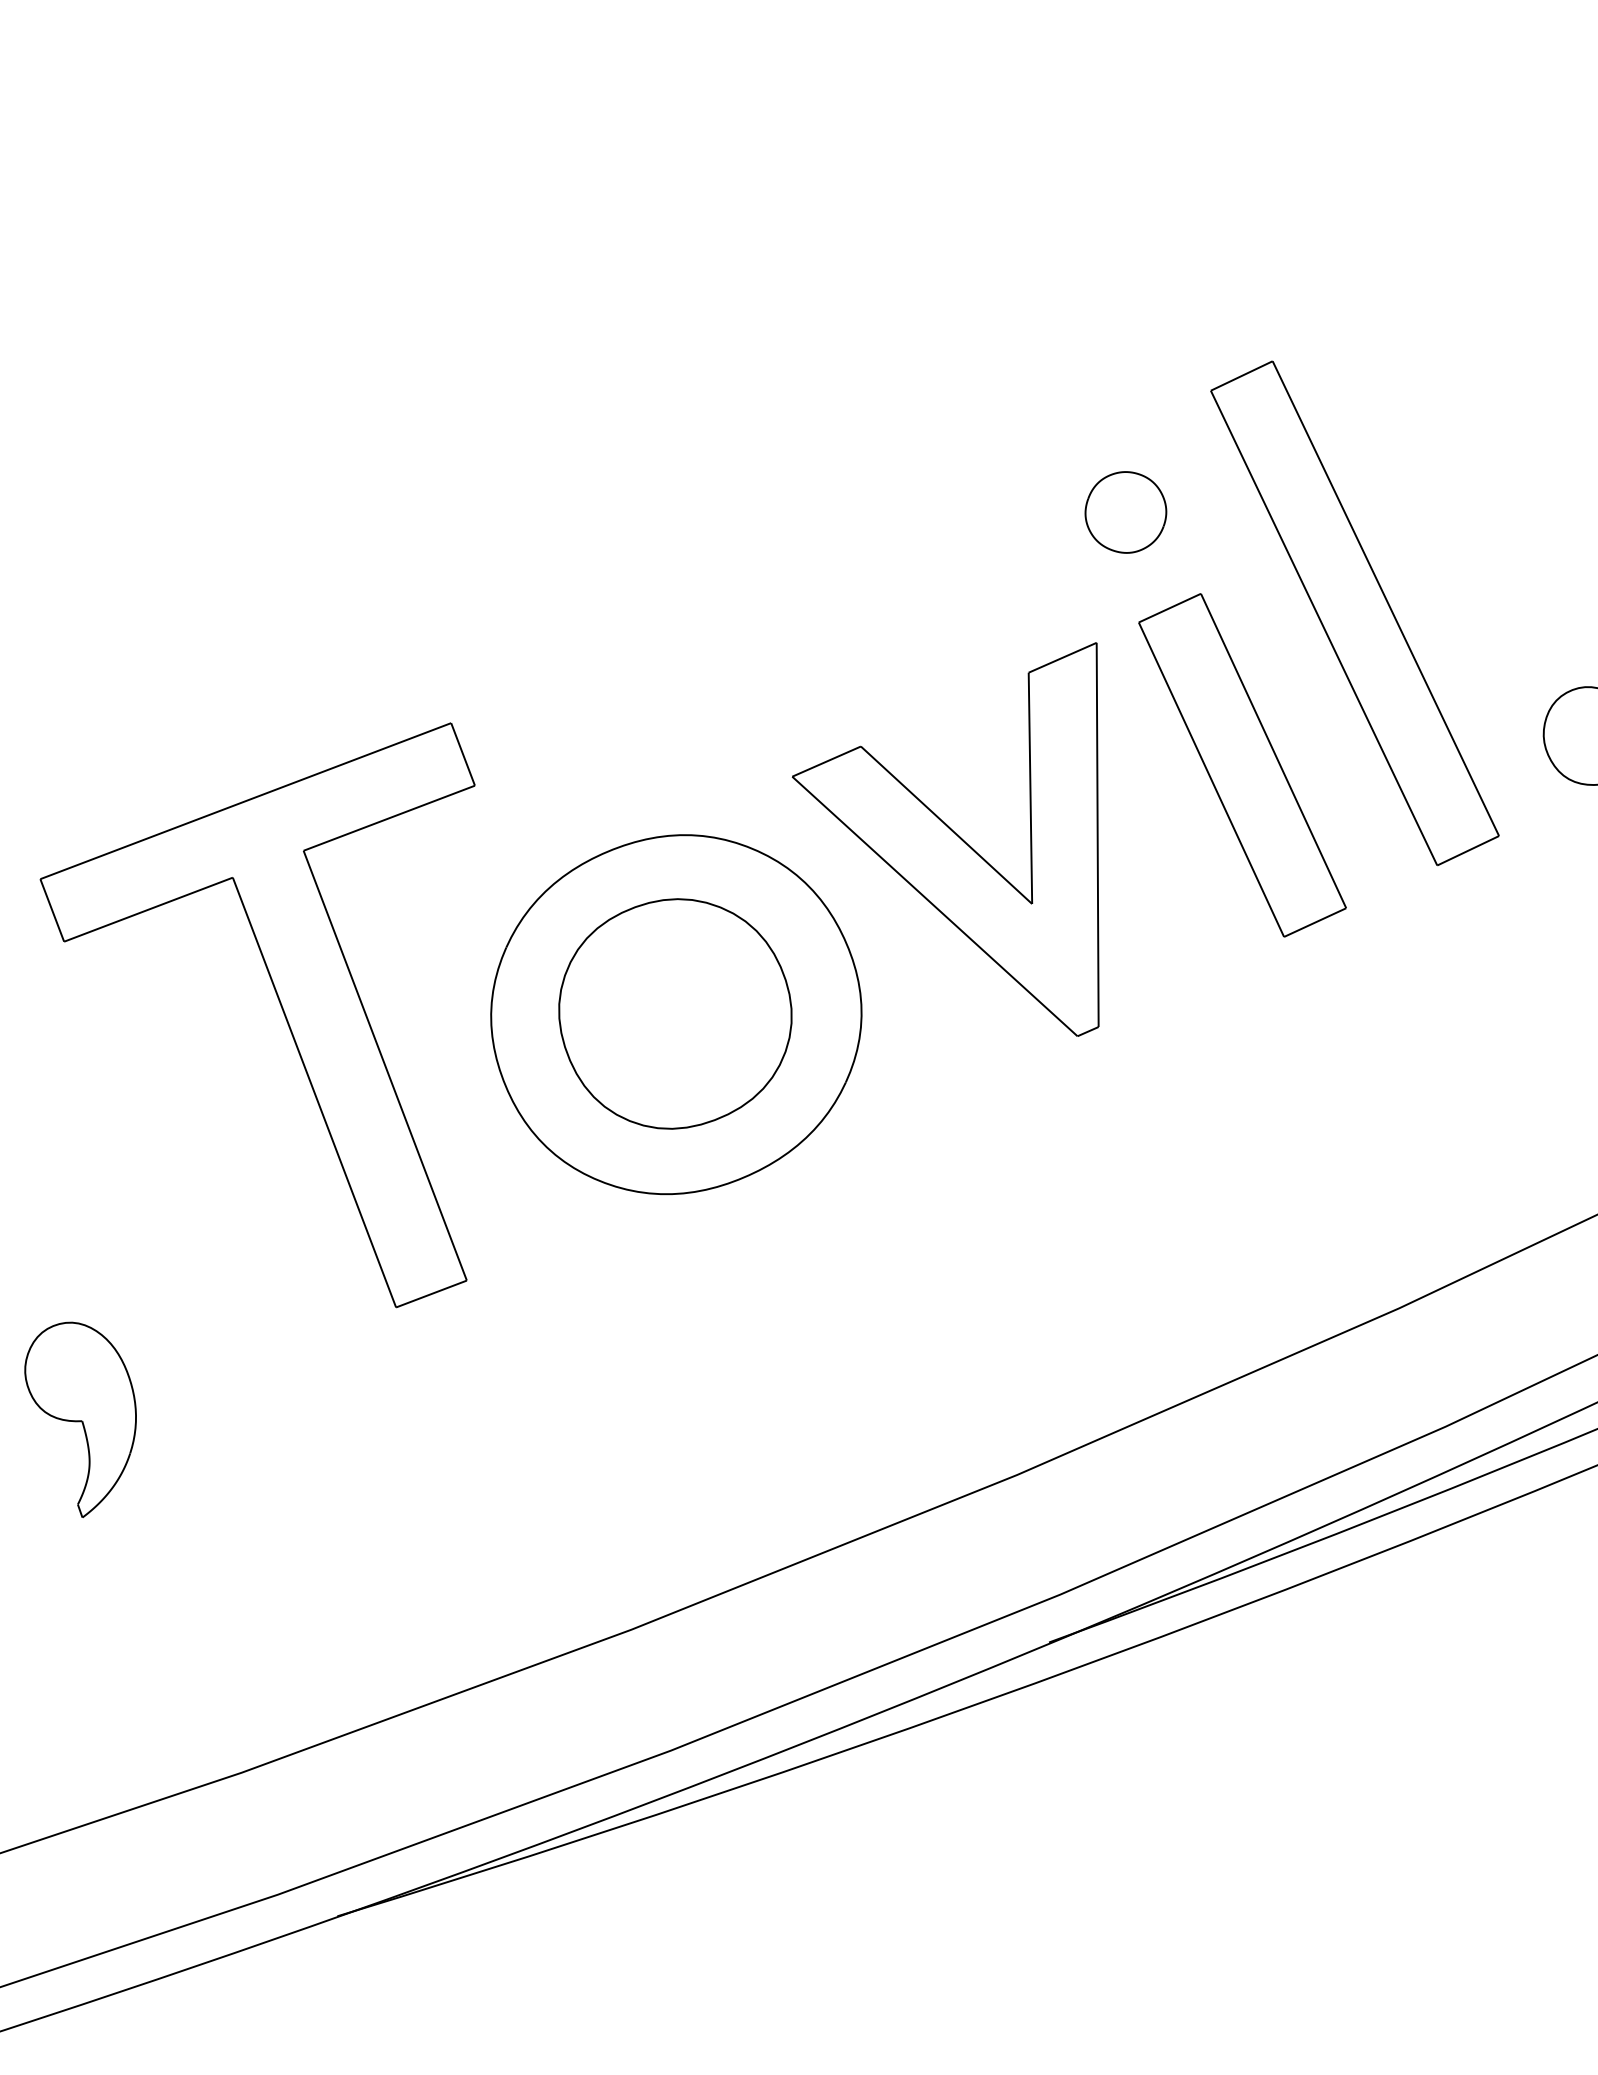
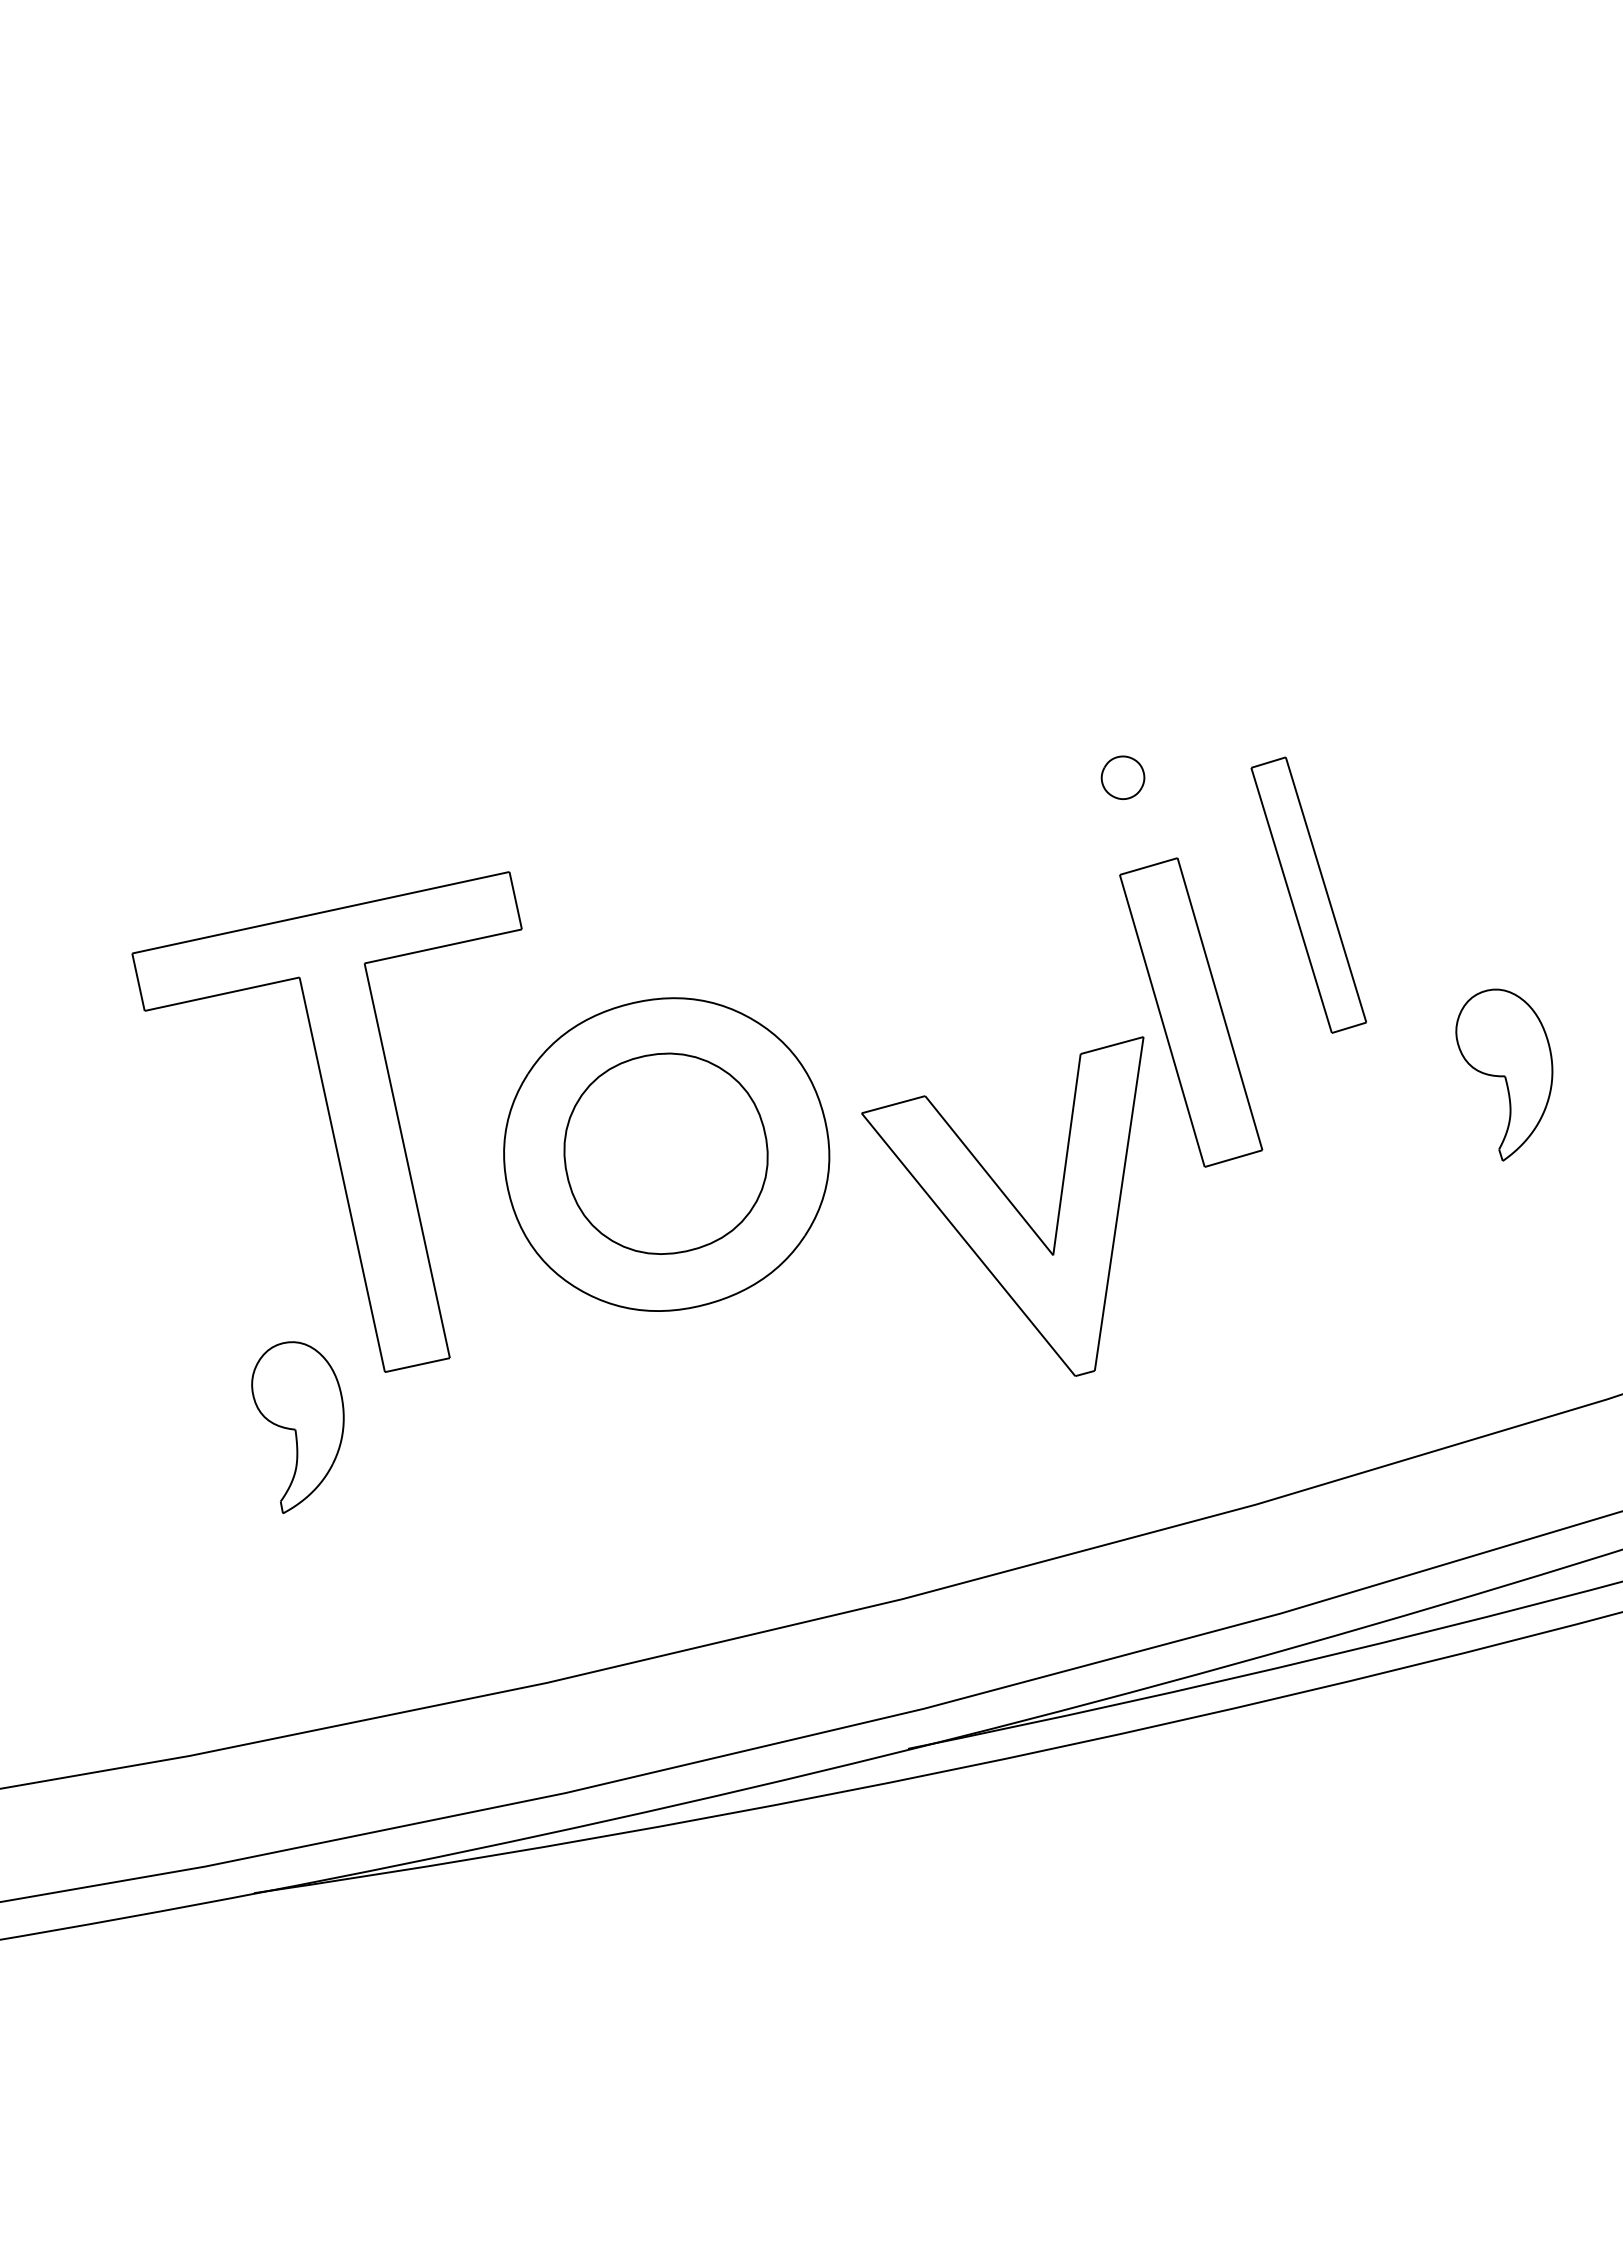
part: (1125, 512) -> (1122, 777), size x0.6
part: (1354, 612) -> (1308, 894), size x0.6
part: (966, 857) -> (1002, 1206), moved
part: (84, 1418) -> (297, 1427), moved

